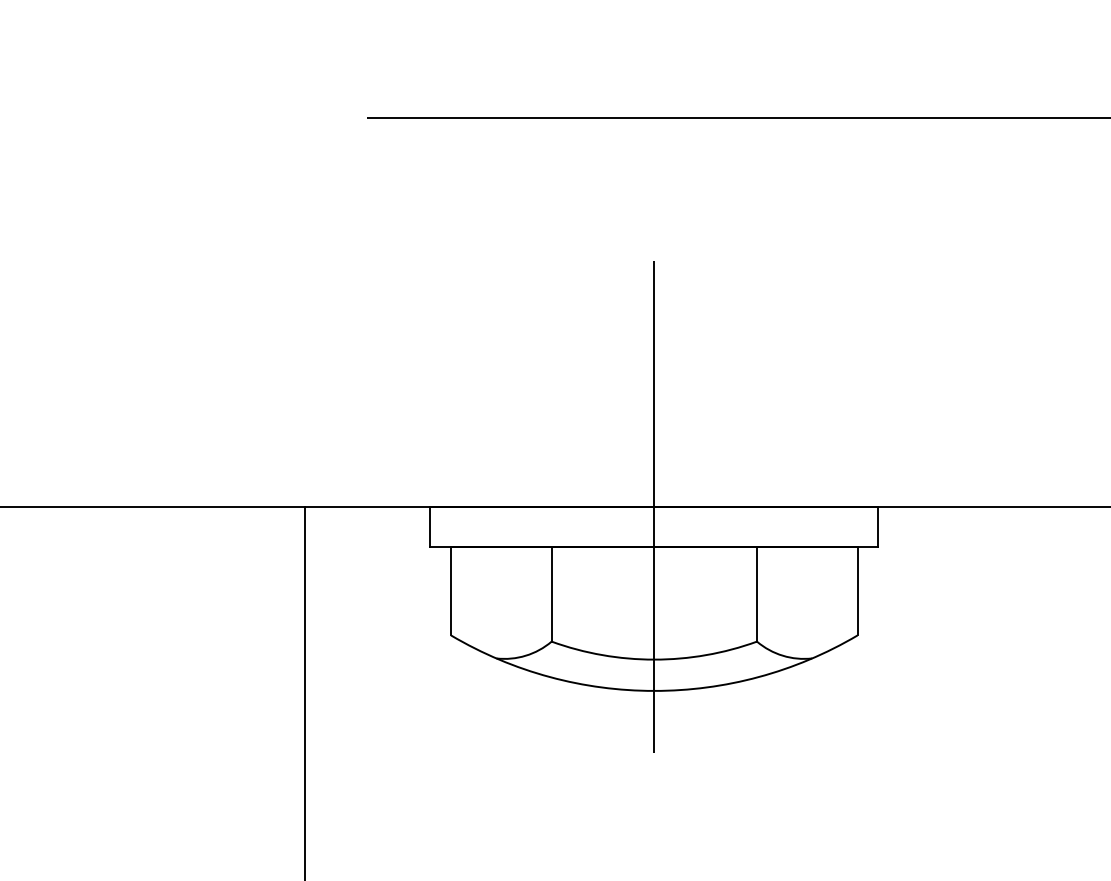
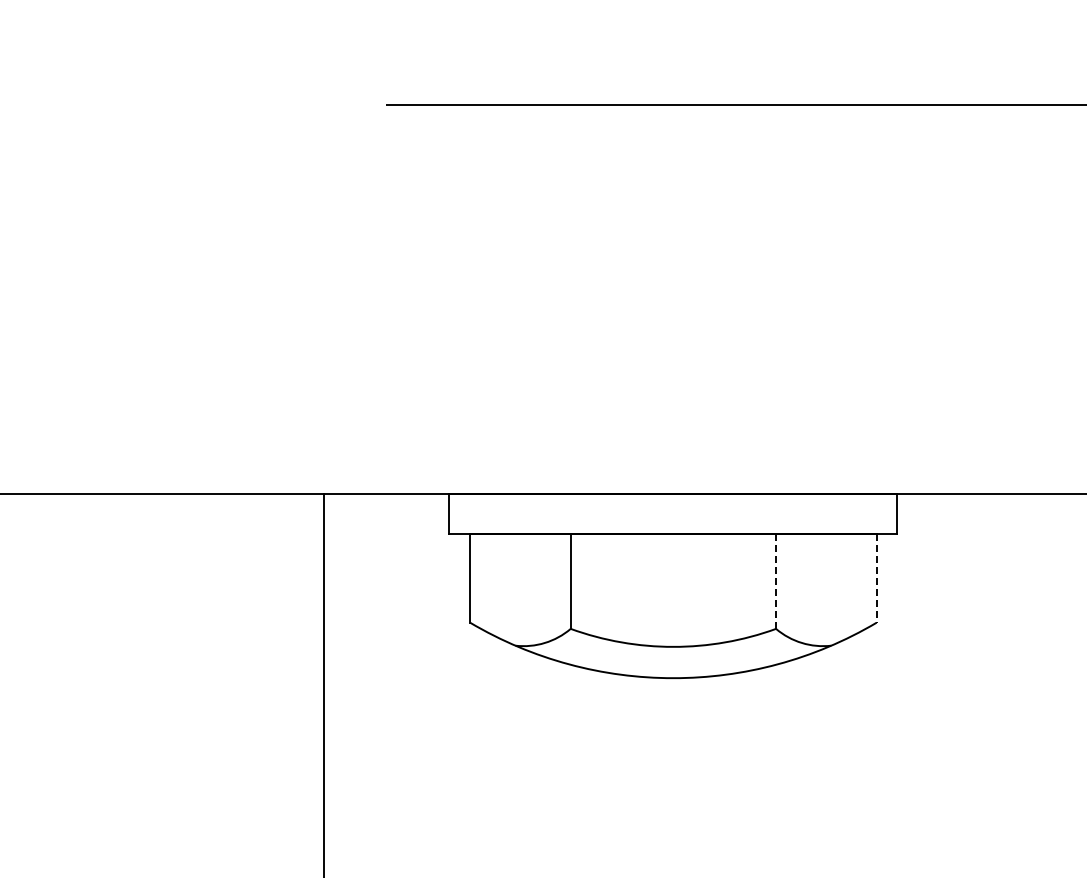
line: (654, 506) -> (673, 493), removed
line: (857, 591) -> (876, 578), solid -> dashed
line: (757, 594) -> (776, 581), solid -> dashed

